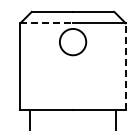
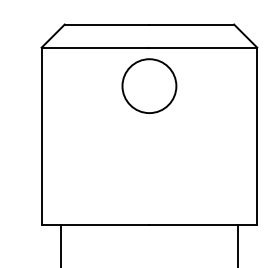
line: (47, 23) -> (97, 48), dashed -> solid
line: (125, 66) -> (256, 136), dashed -> solid

